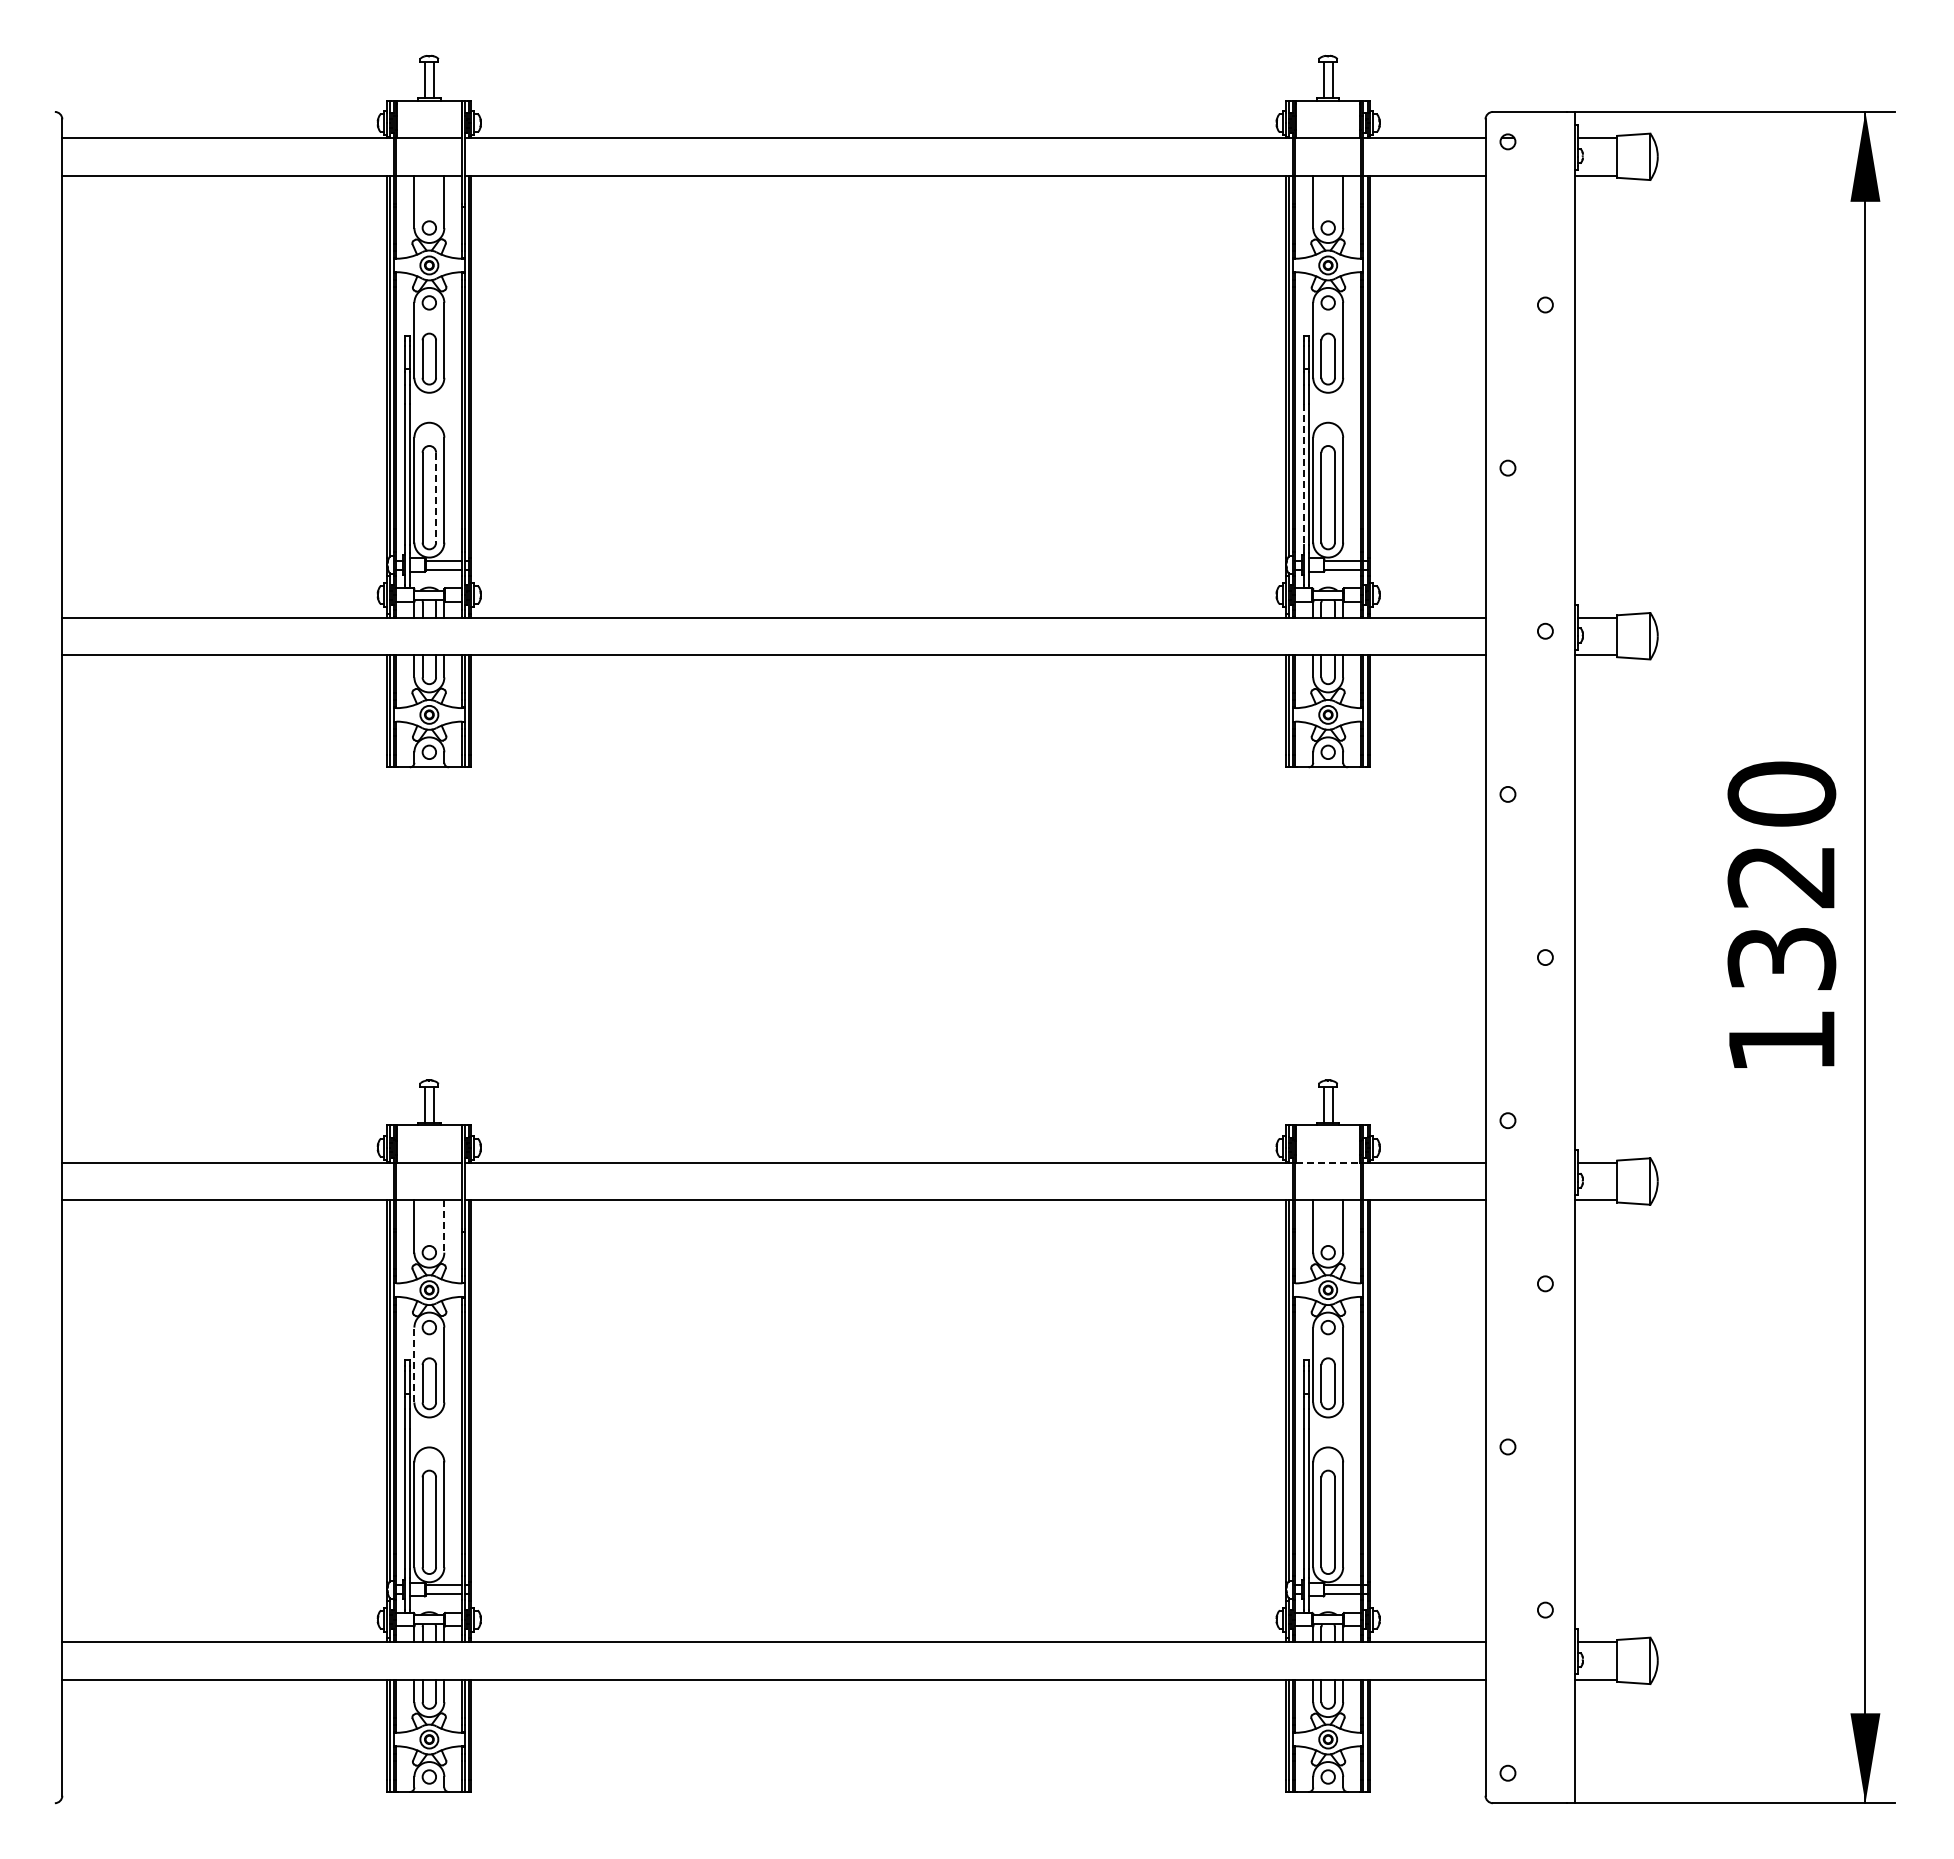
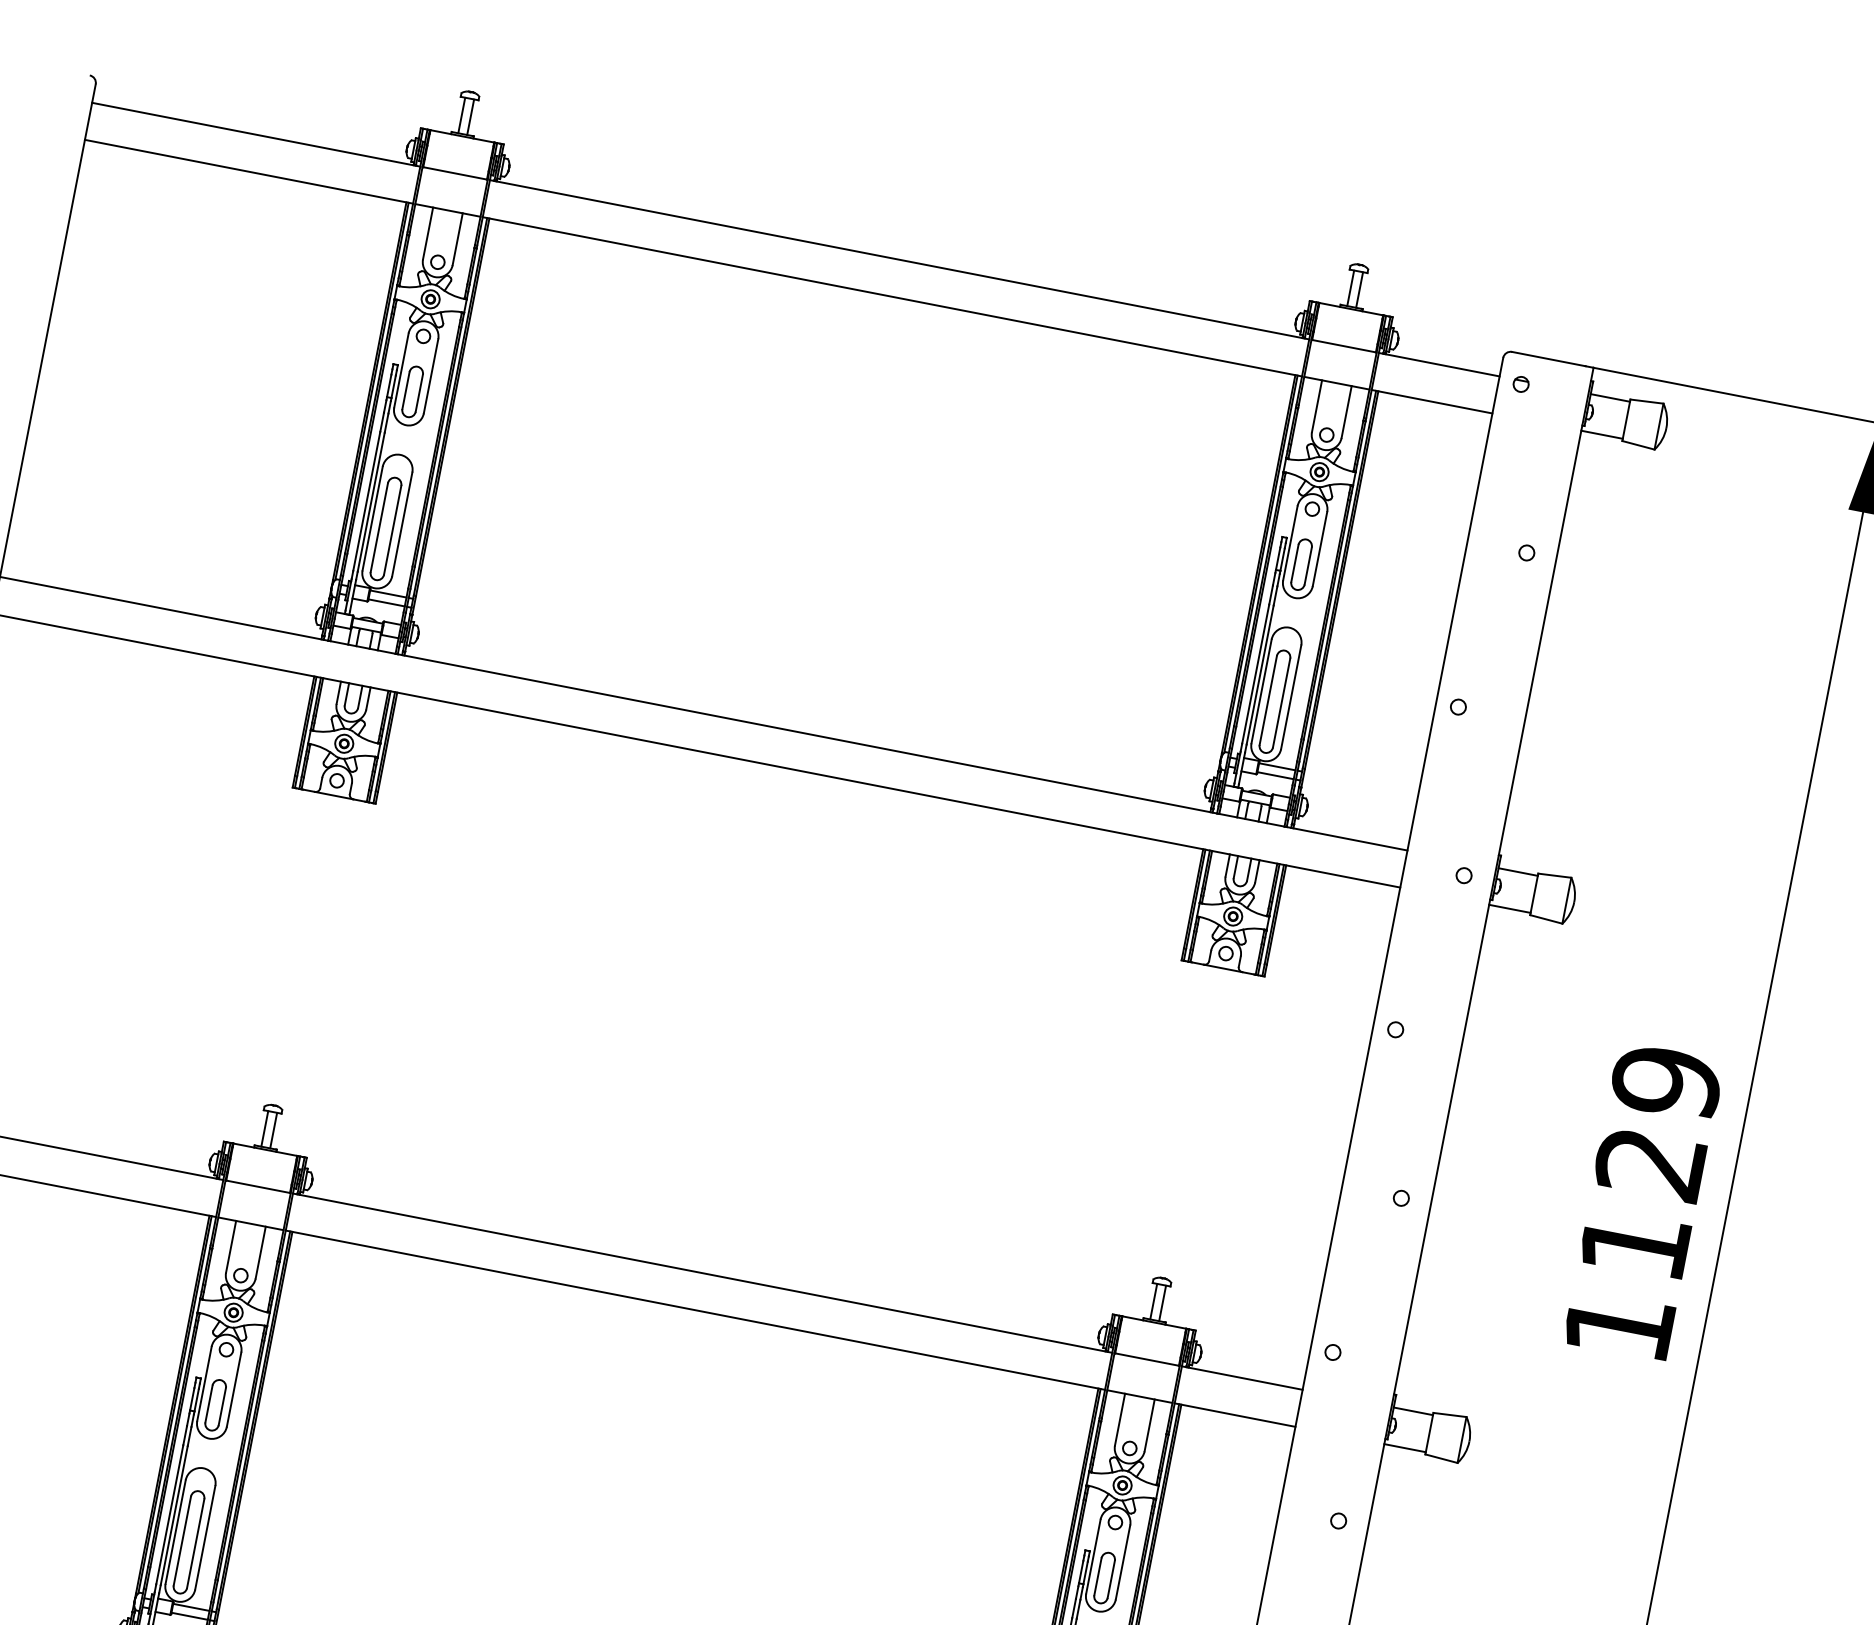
line: (1304, 474) -> (1255, 674), dashed -> solid
line: (436, 497) -> (393, 530), dashed -> solid
text: (1781, 875) -> (1650, 1162), 1320 -> 1129
line: (1328, 1162) -> (1147, 1359), dashed -> solid
line: (444, 1226) -> (260, 1252), dashed -> solid
line: (414, 1364) -> (204, 1383), dashed -> solid

